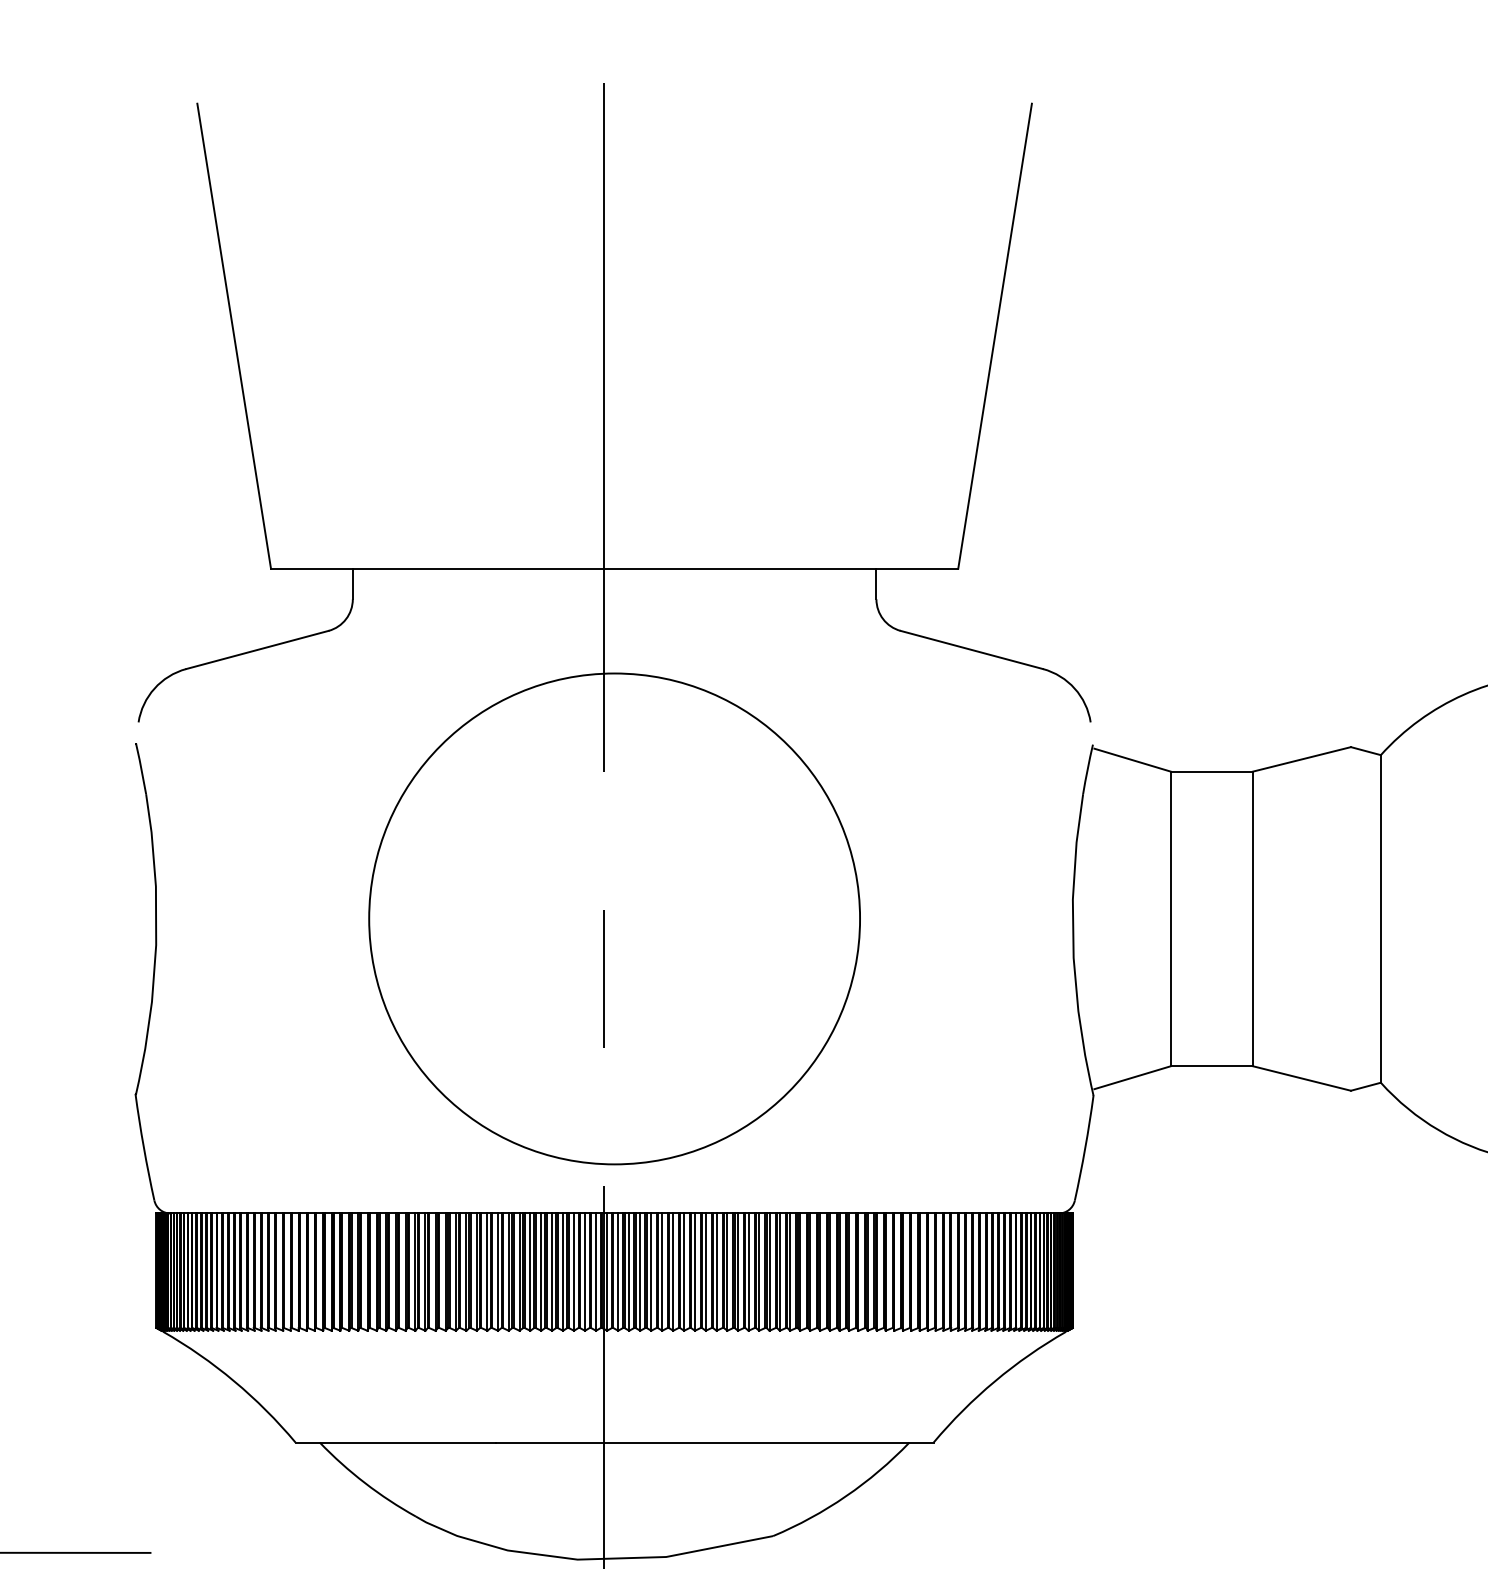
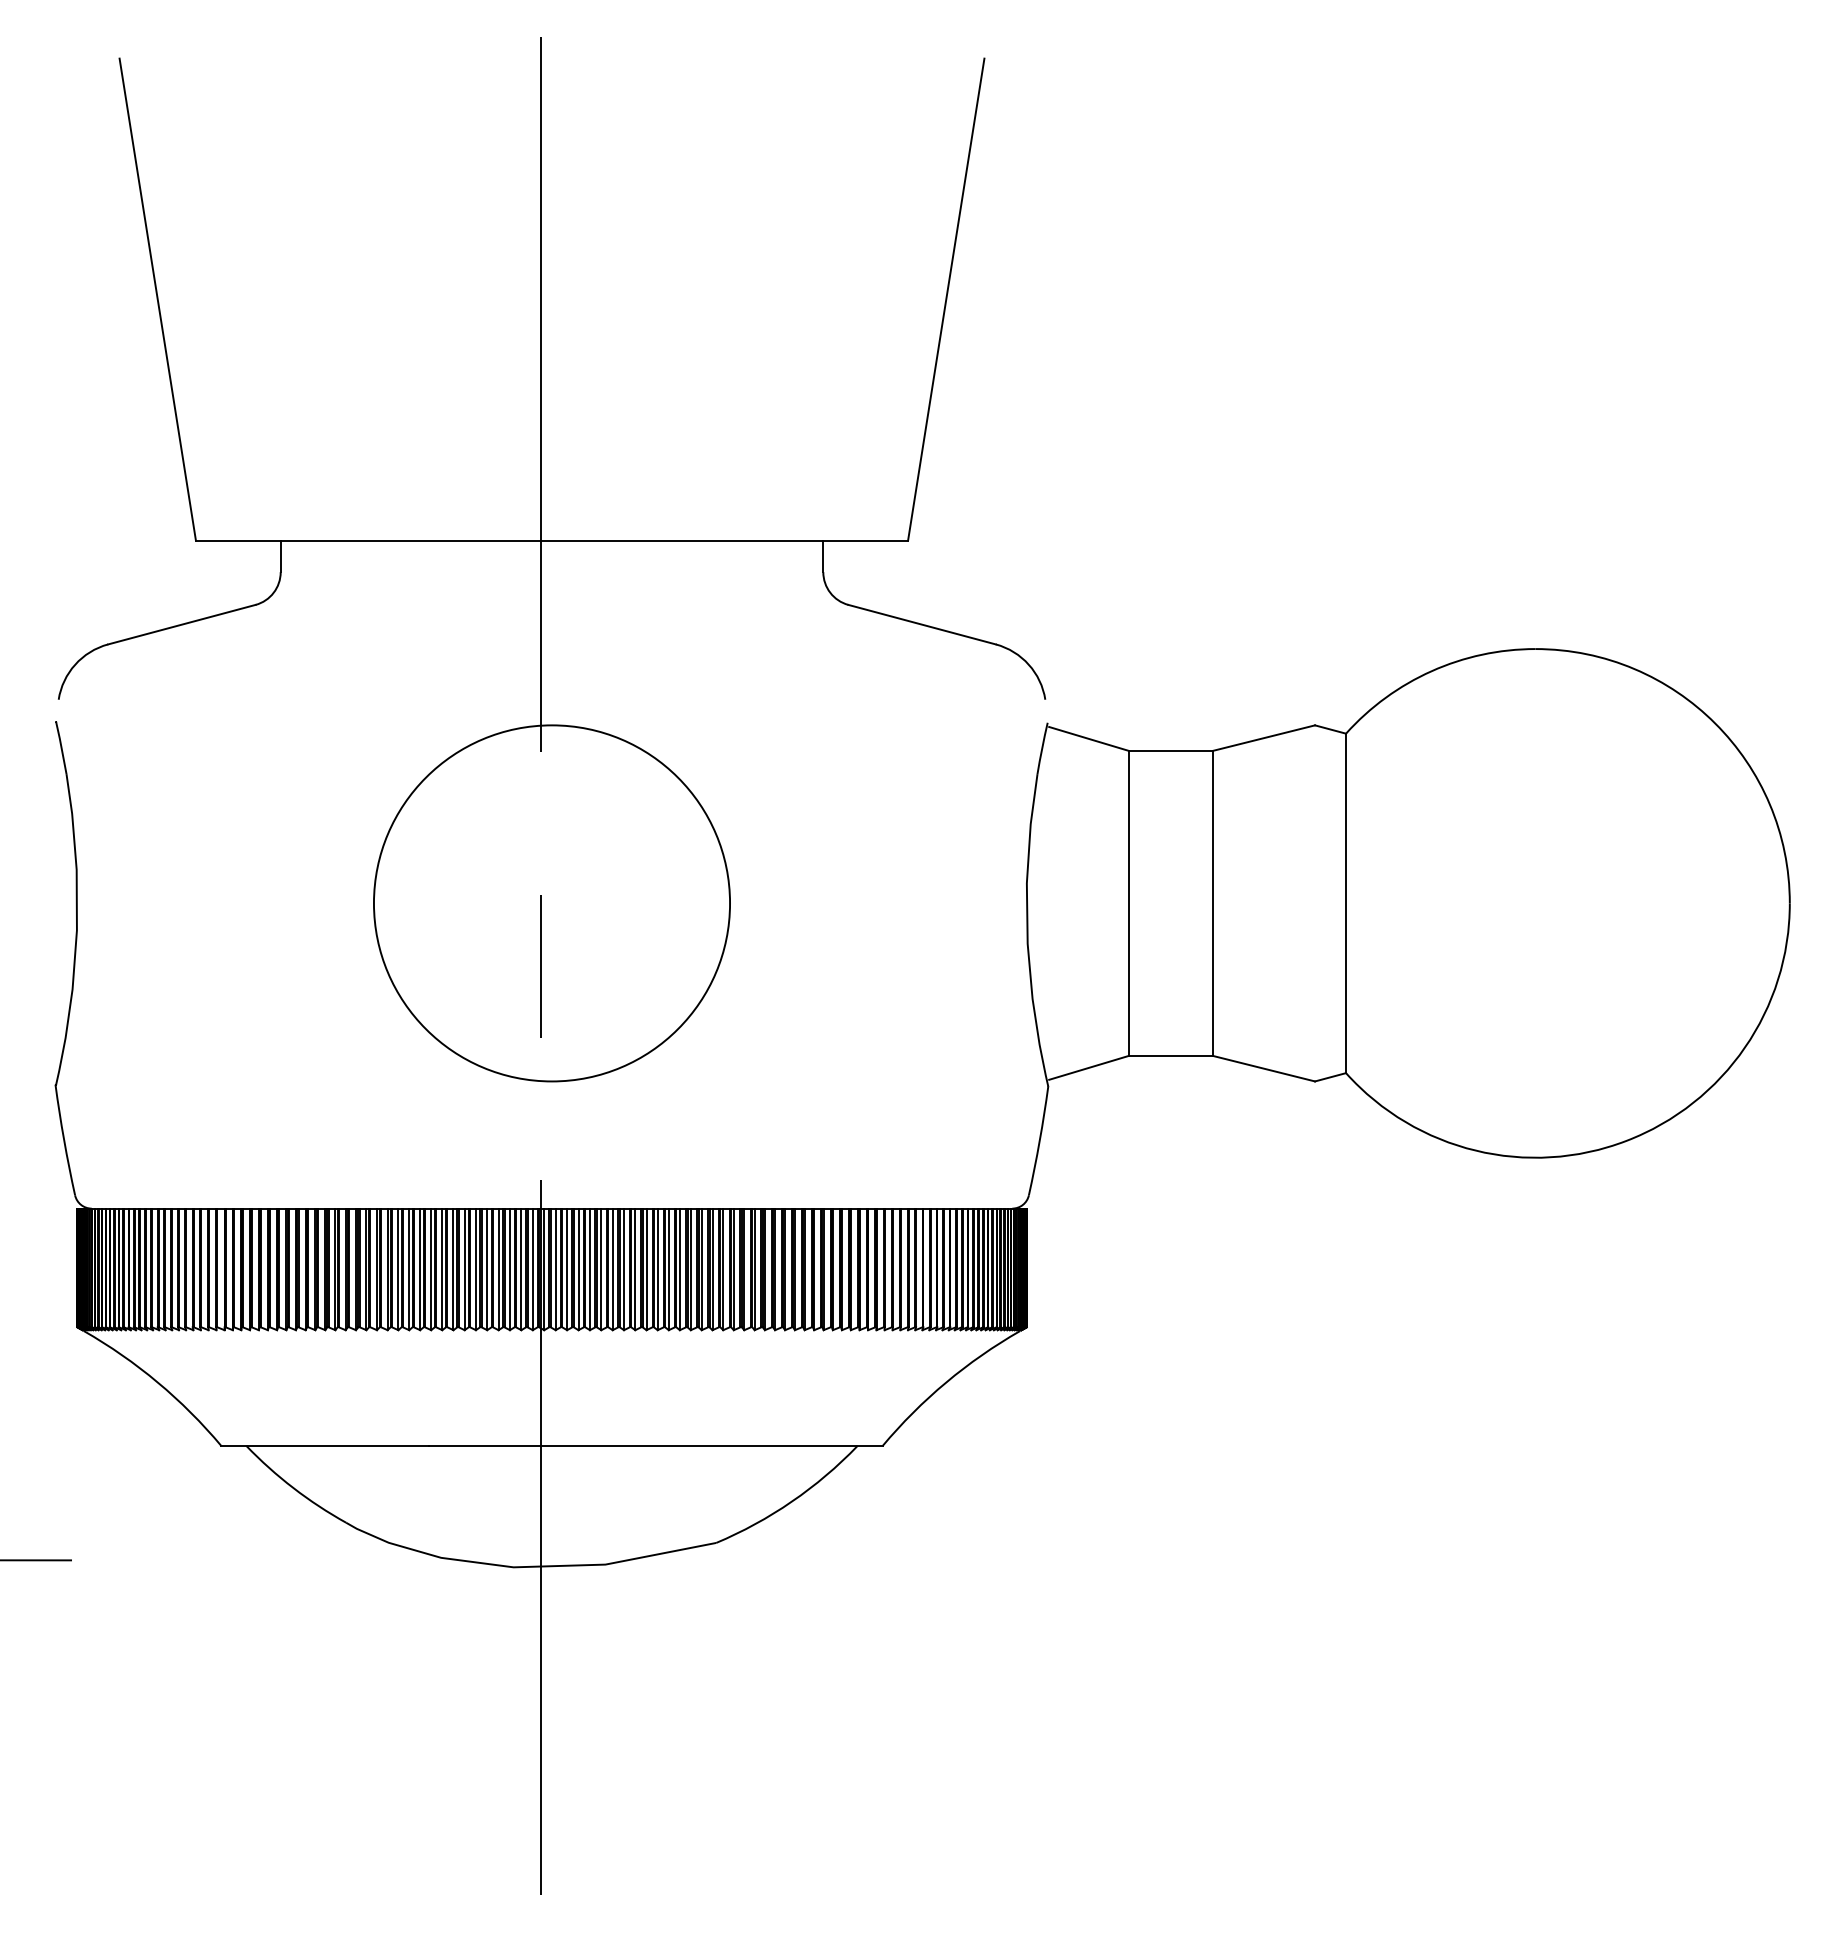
circle: (614, 919) -> (551, 903), size x0.7

